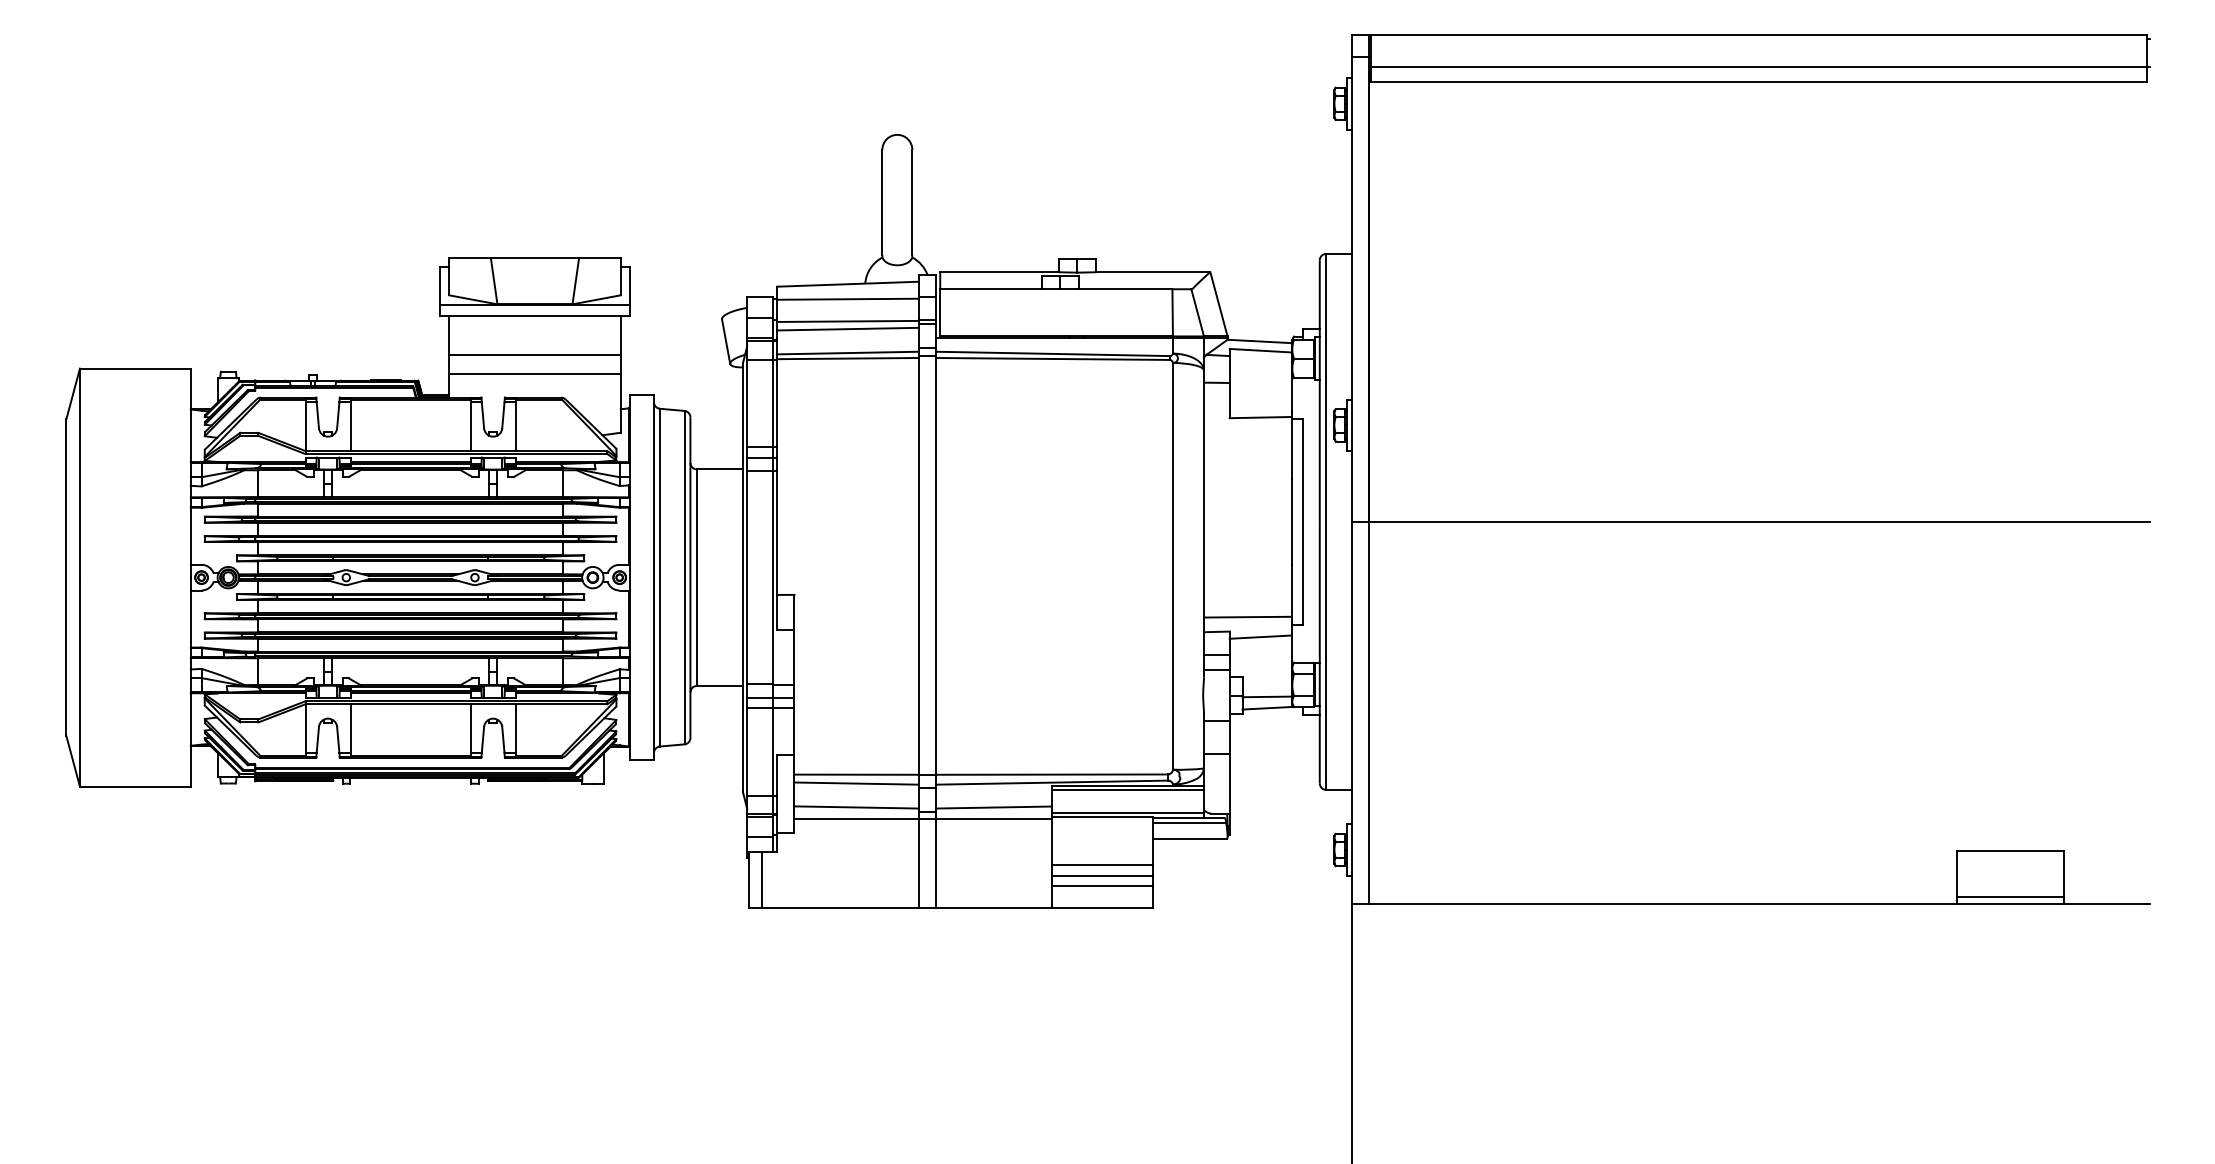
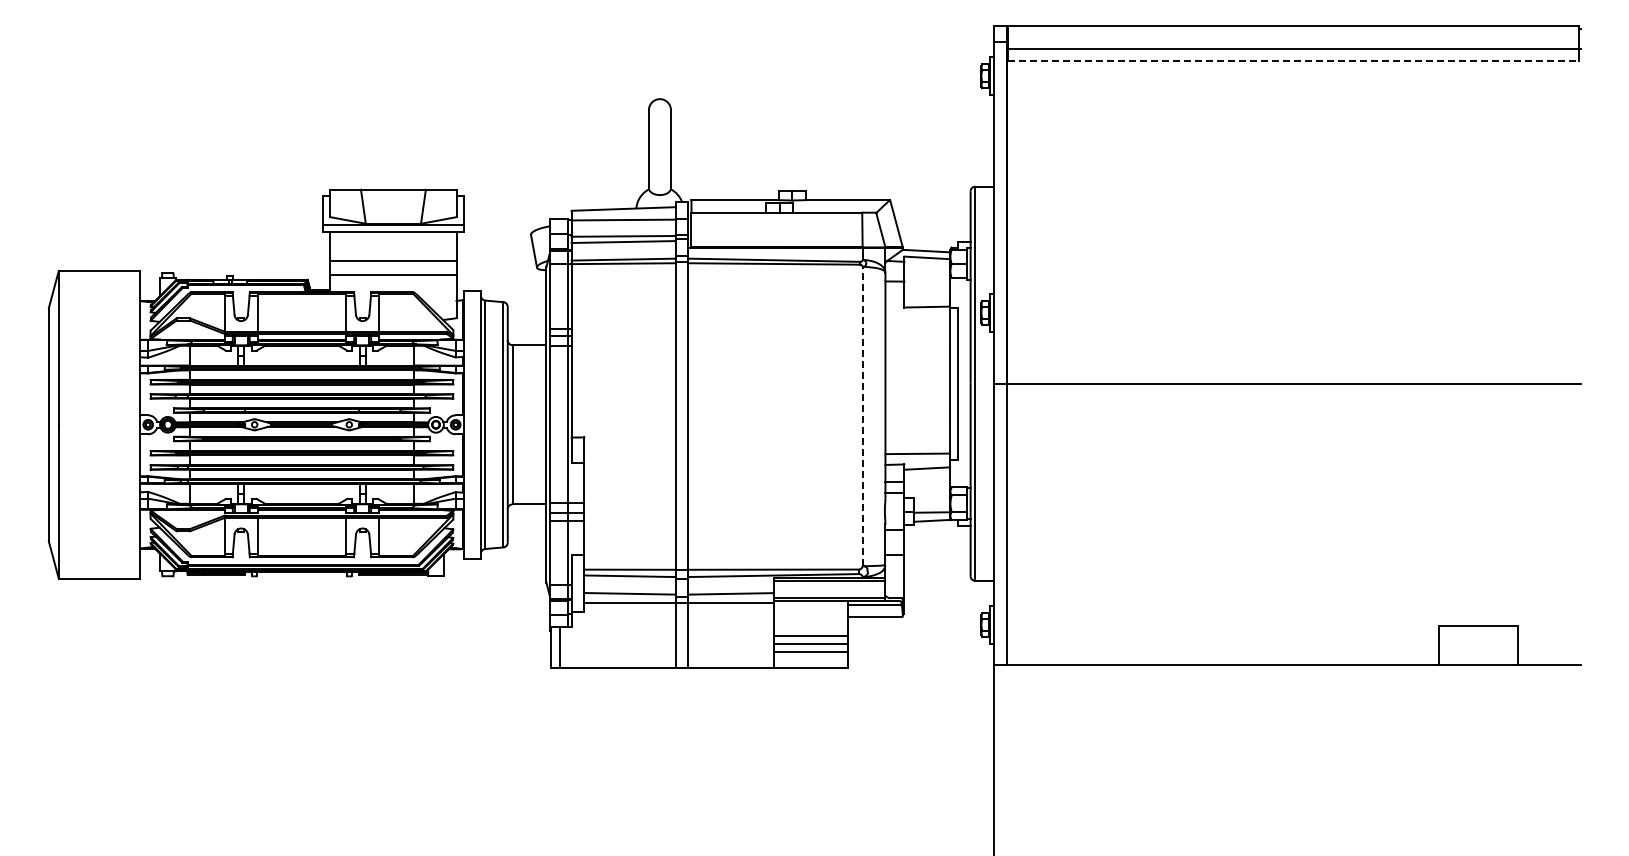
line: (1760, 82) -> (1294, 60), solid -> dashed
line: (1172, 566) -> (862, 416), solid -> dashed
line: (2008, 896) -> (1477, 659), removed

